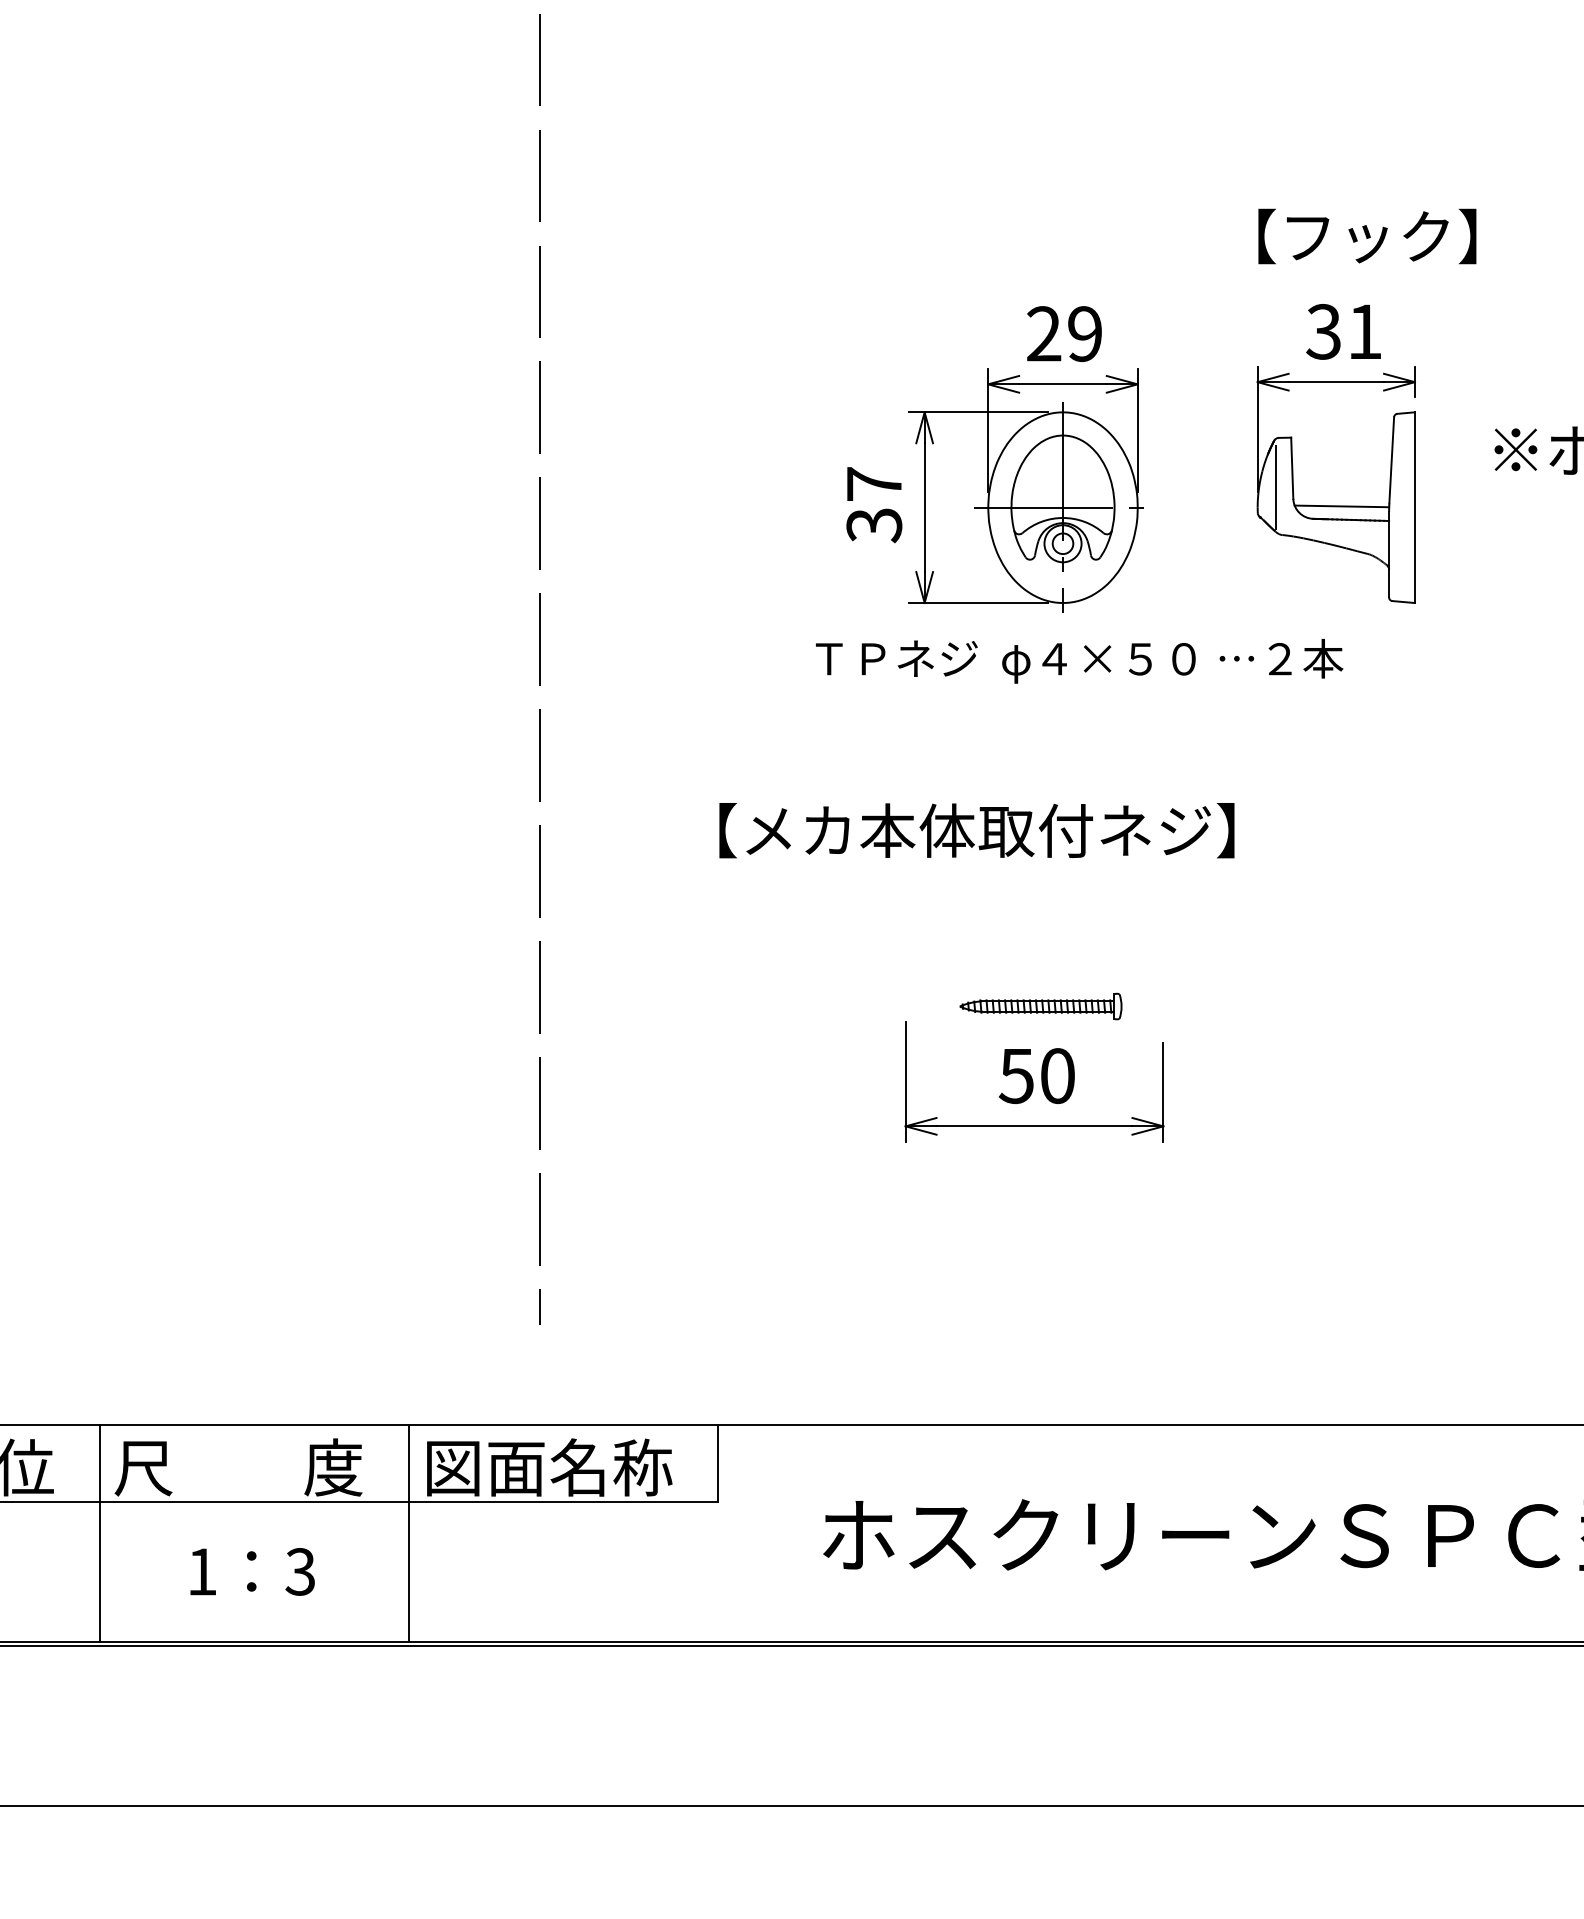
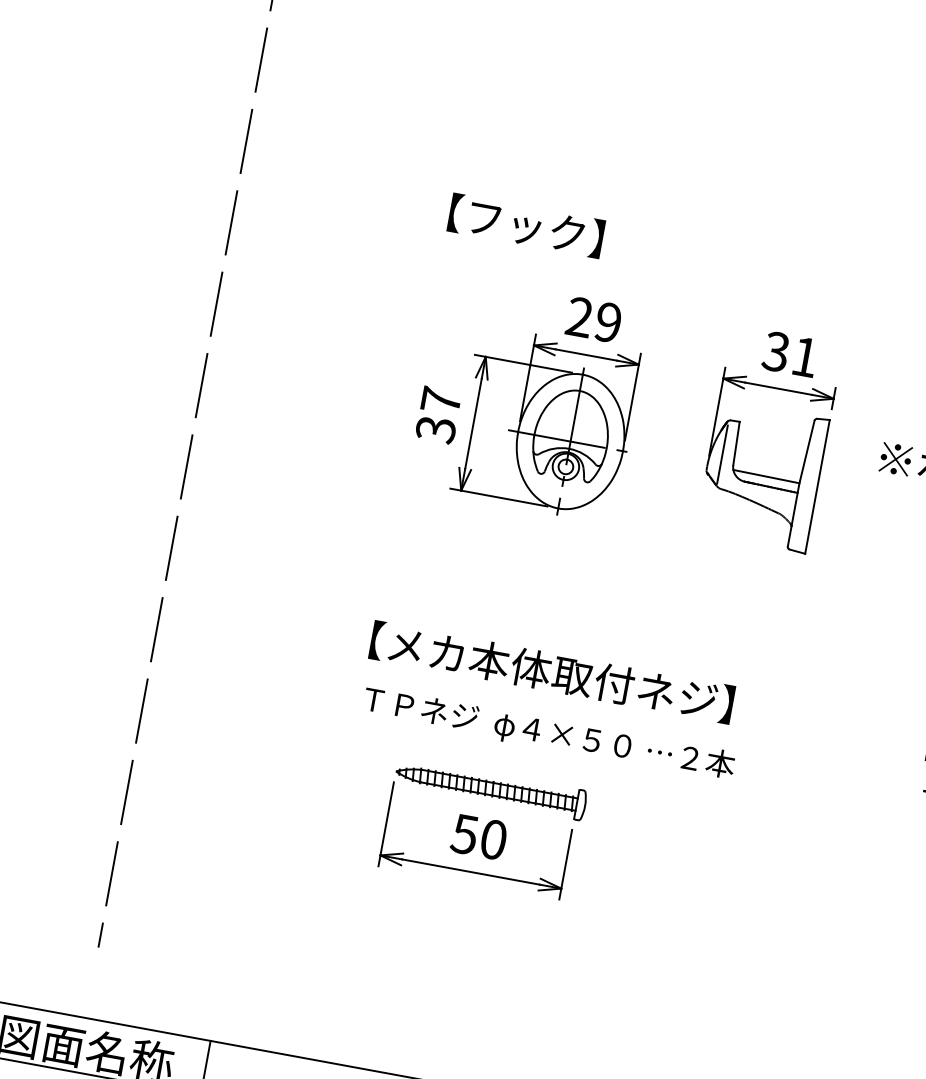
text: (1367, 236) -> (526, 225), moved
text: (1079, 661) -> (549, 734), moved
text: (976, 830) -> (551, 672), moved
part: (1040, 1006) -> (490, 788), size x1.67

